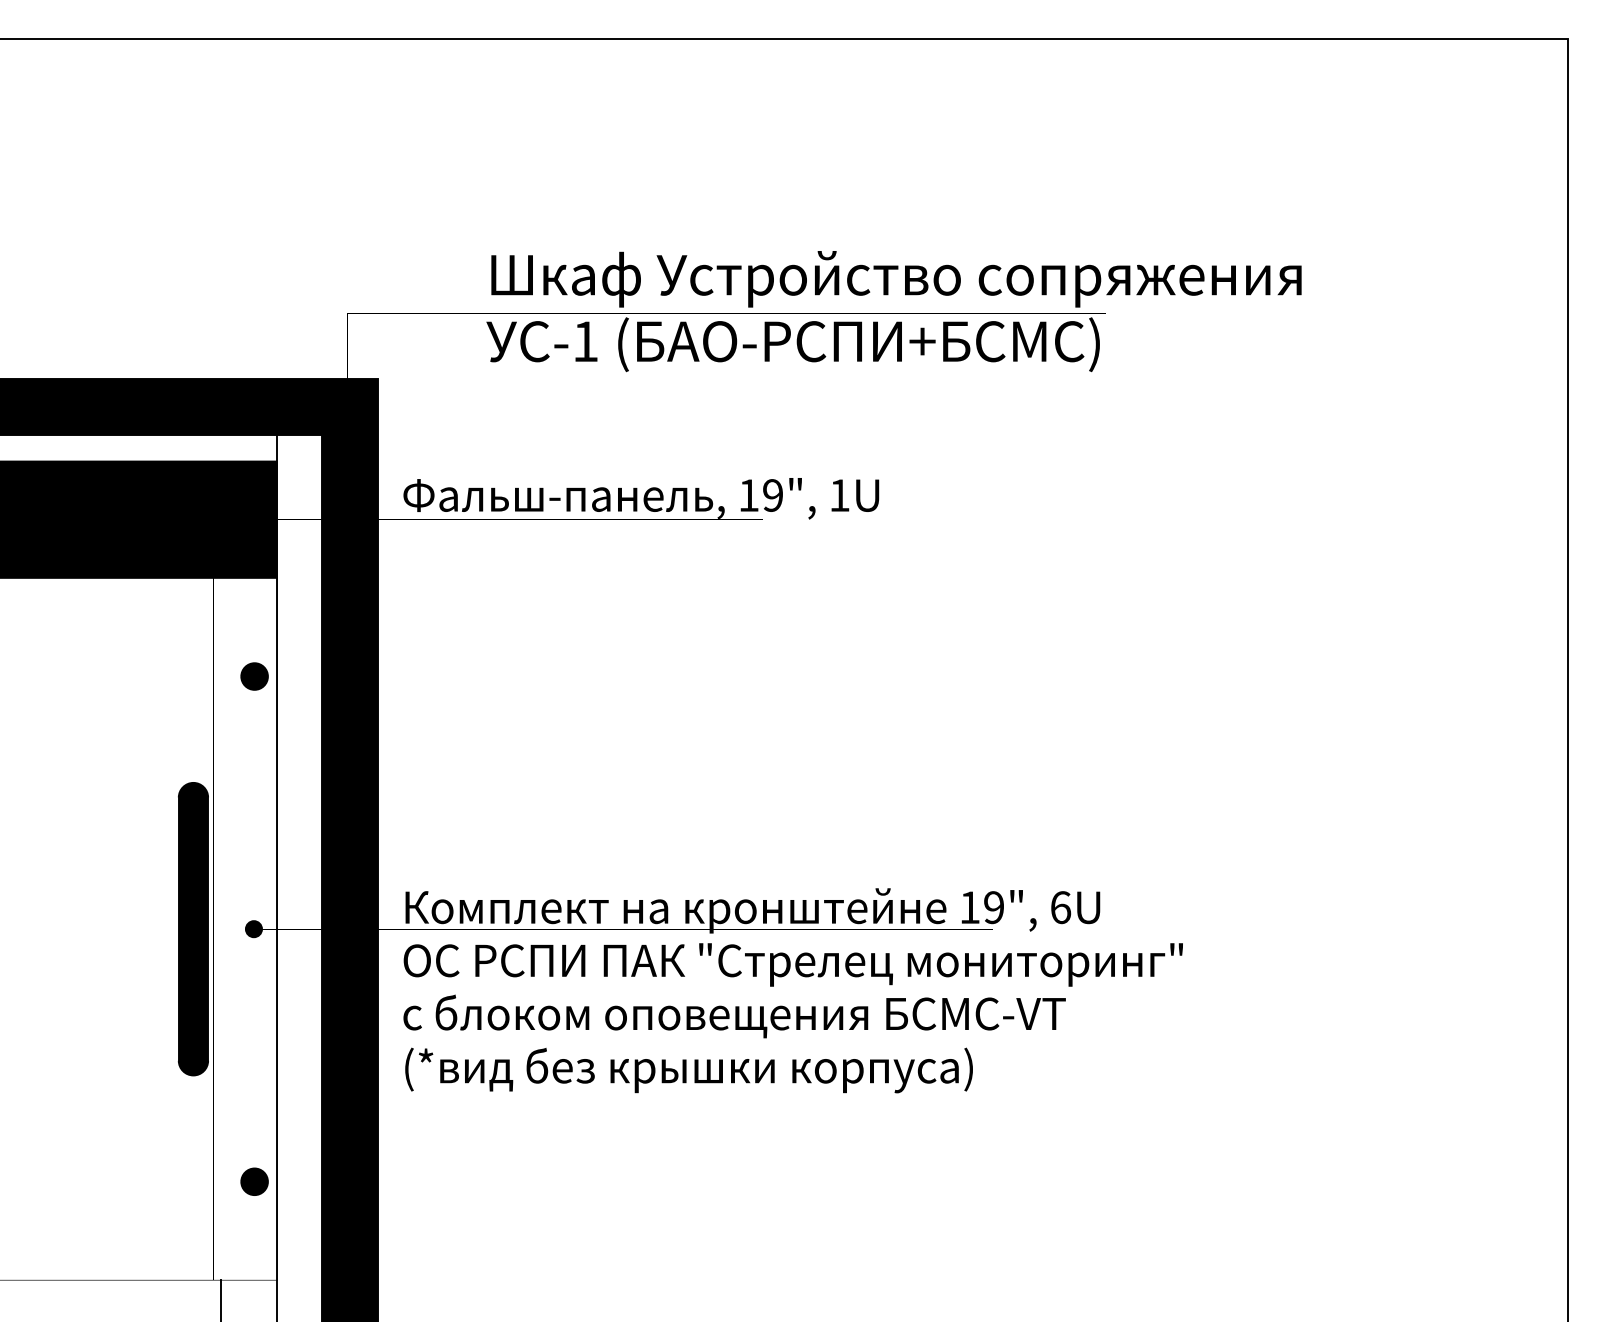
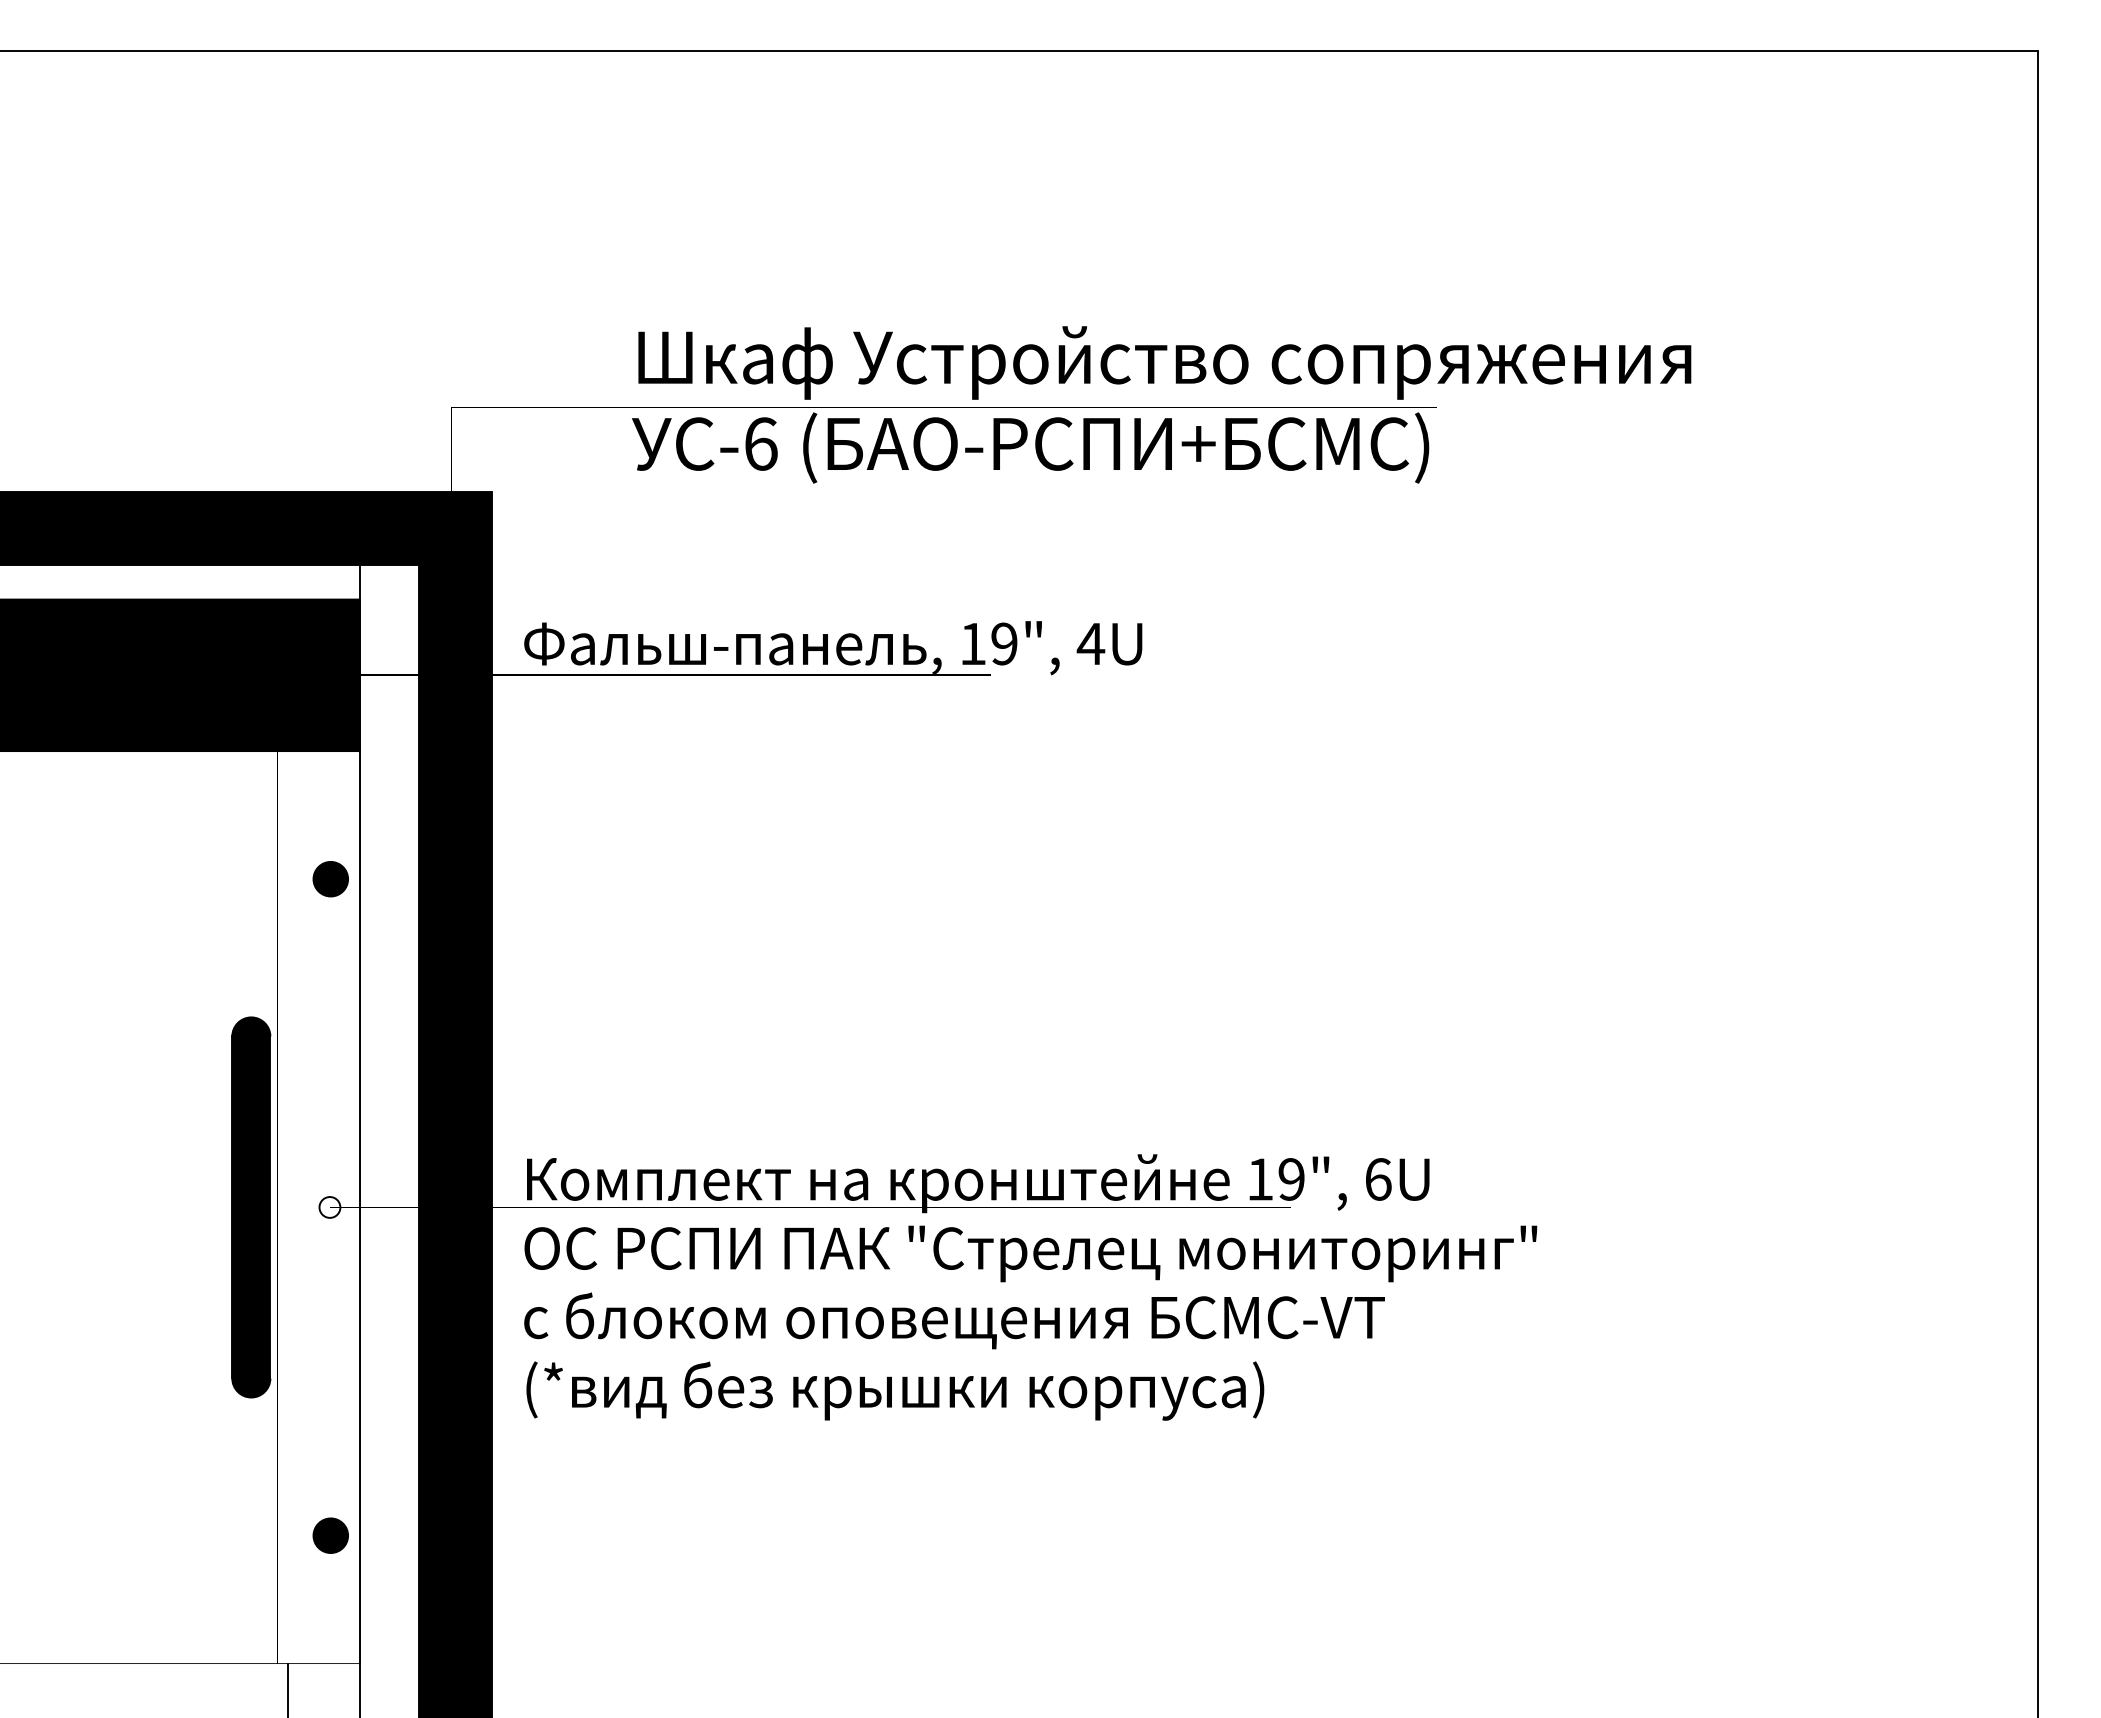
text: (586, 341) -> (761, 443), -1 -> -6
text: (839, 495) -> (1090, 643), 1U -> 4U
fill: (253, 929) -> (329, 1207), removed

